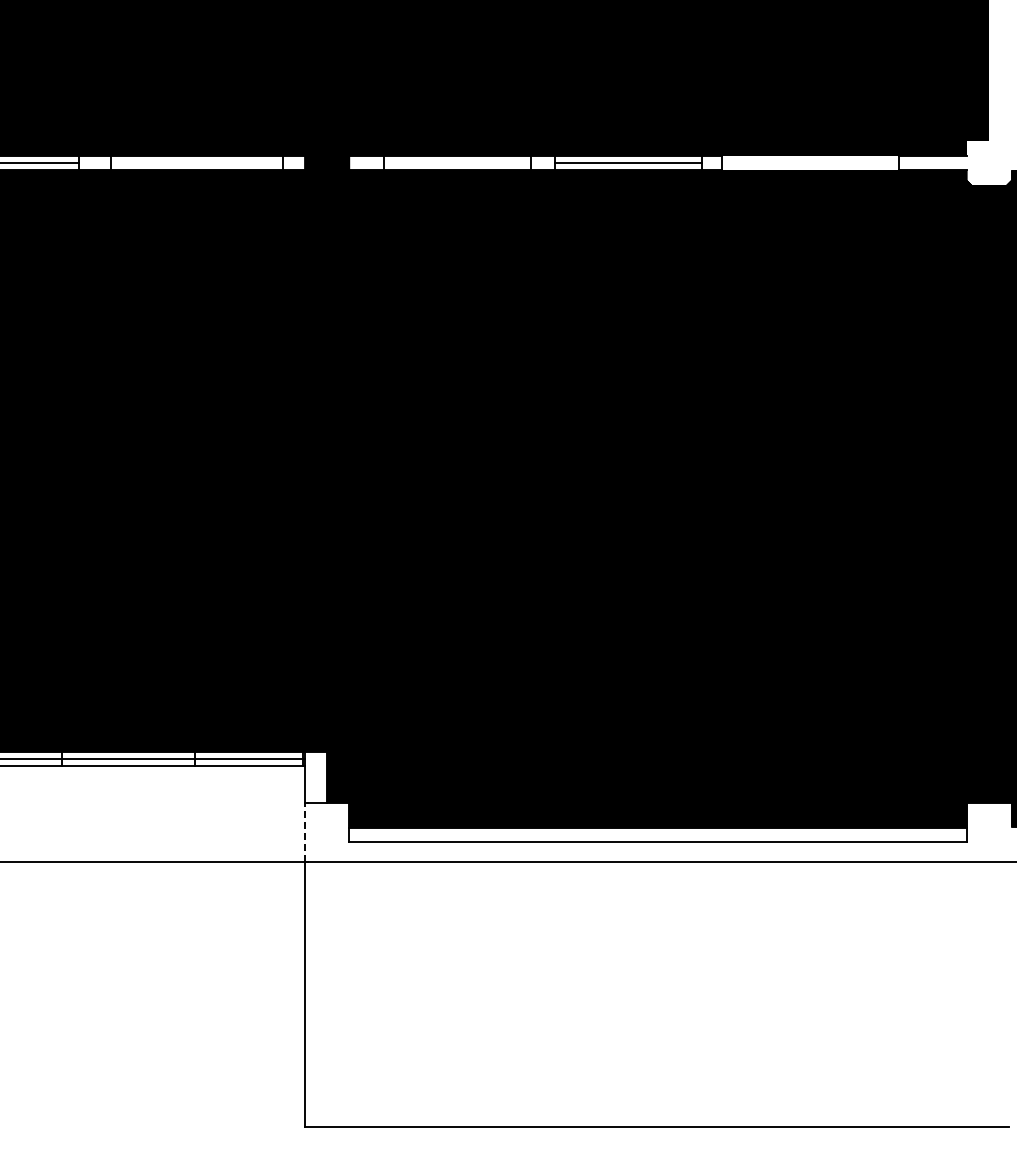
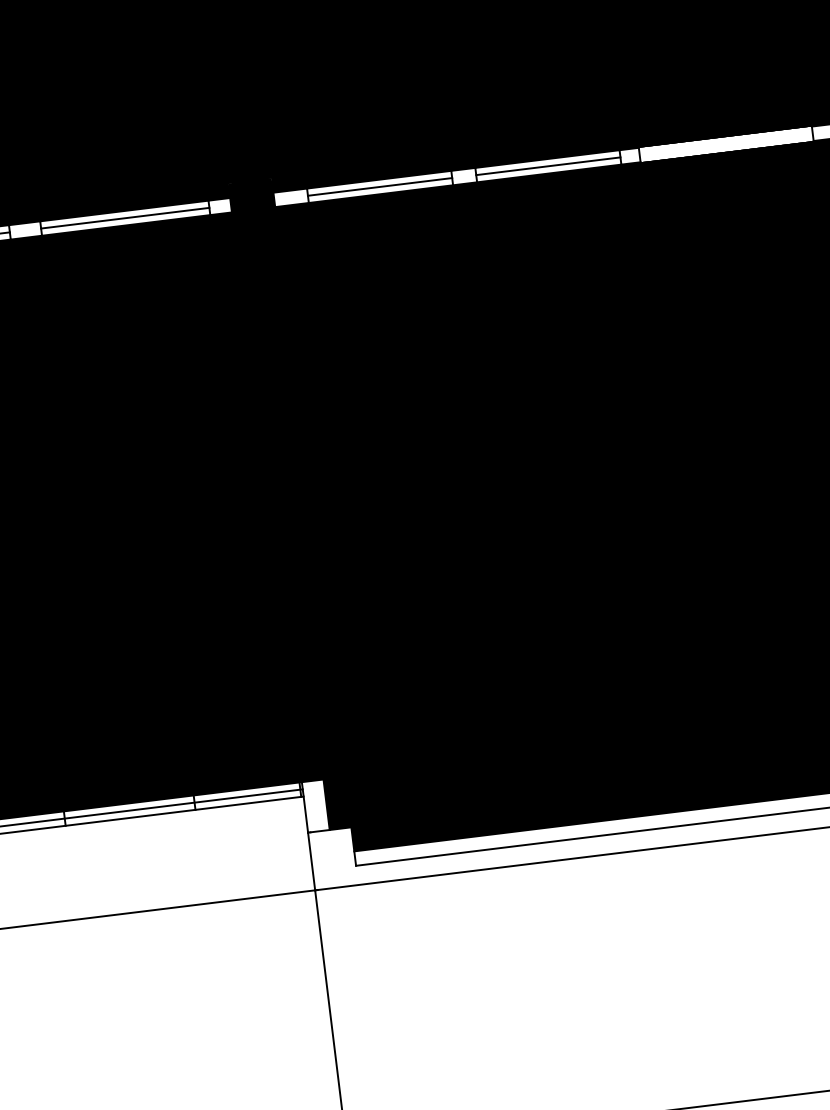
line: (196, 162) -> (124, 217), added
line: (456, 162) -> (379, 186), added
line: (305, 831) -> (311, 860), dashed -> solid

